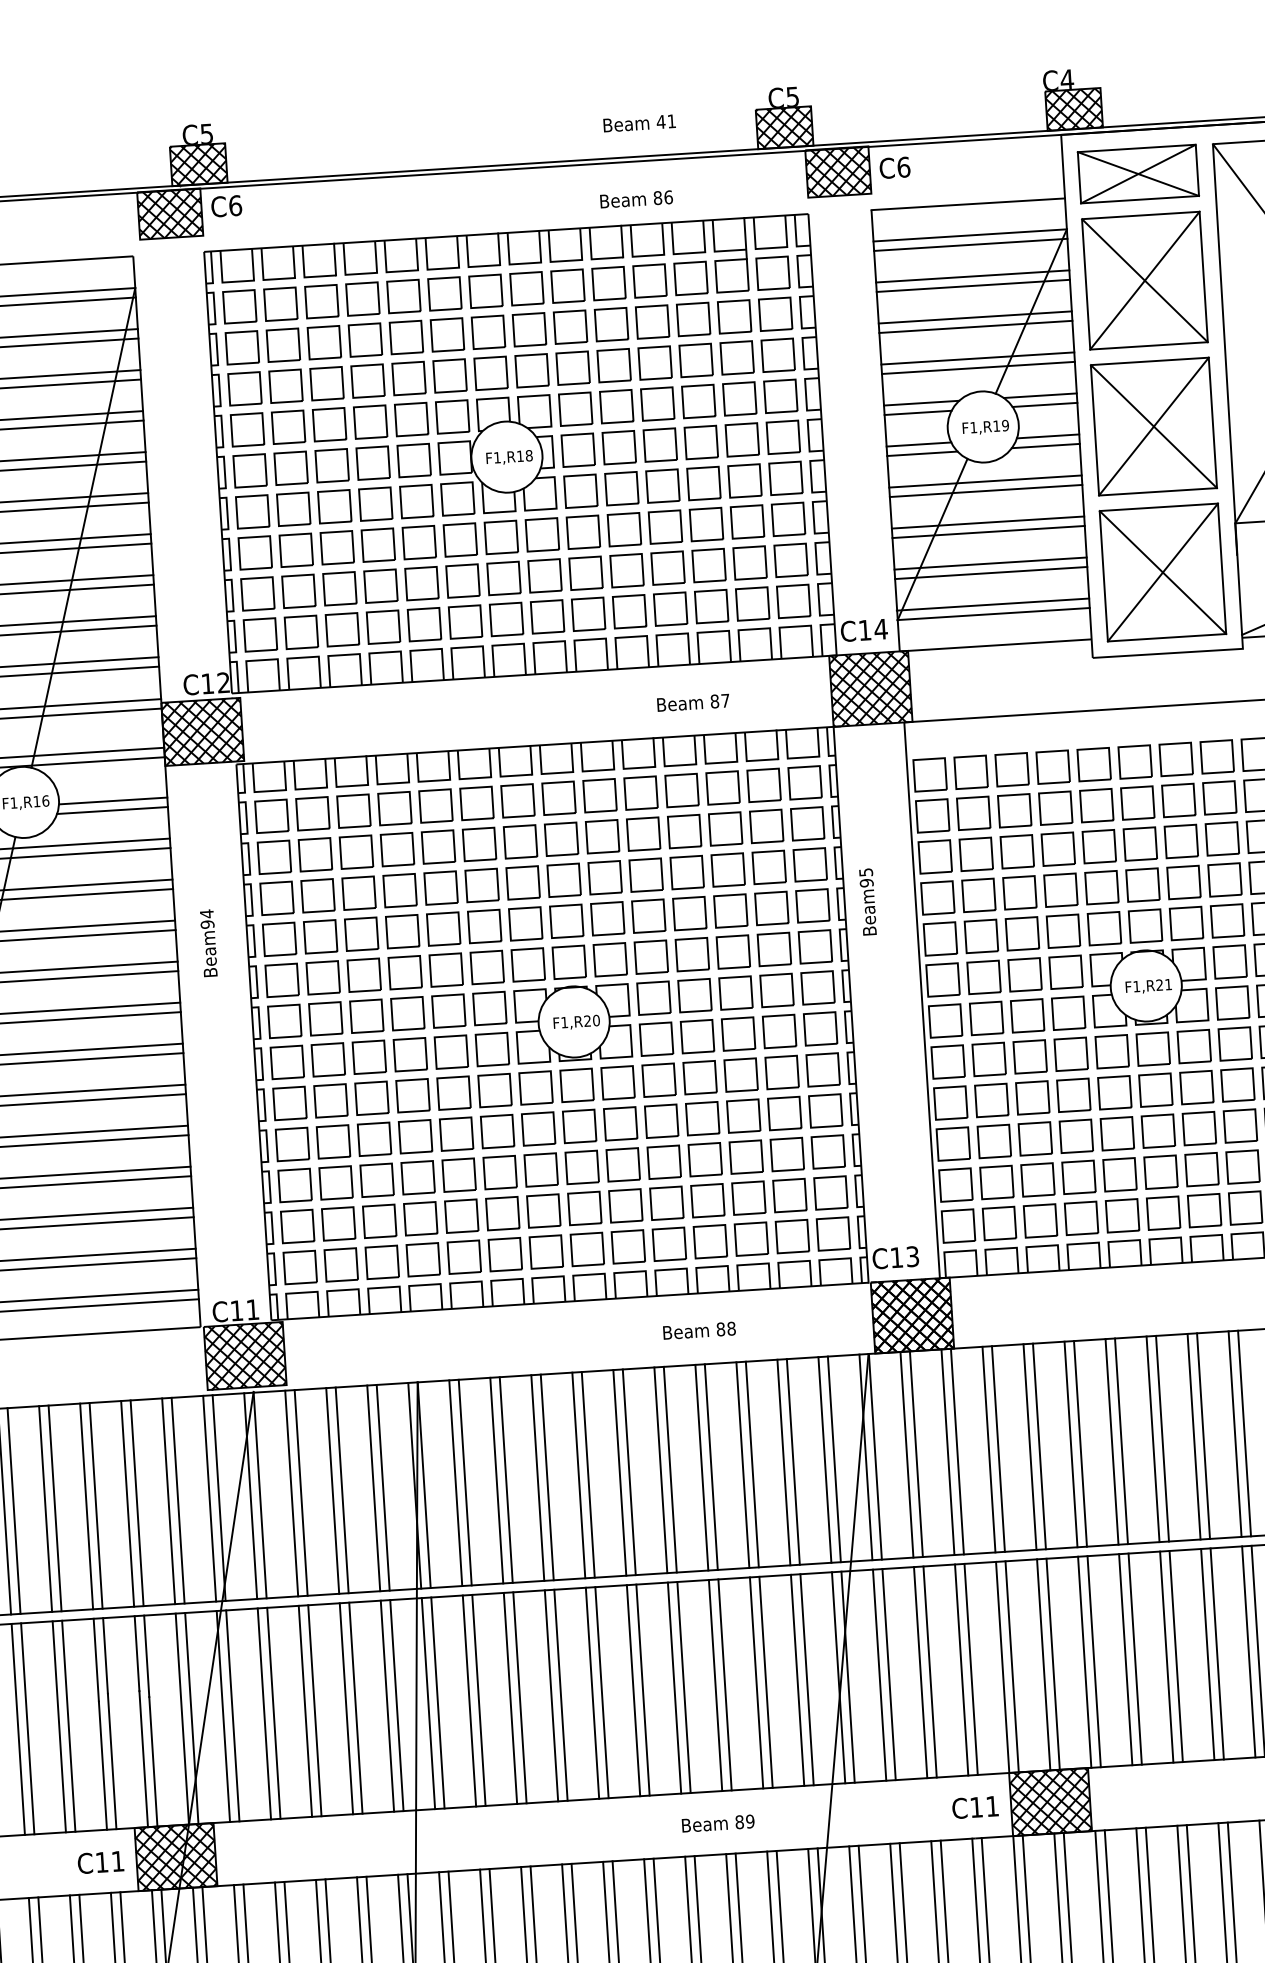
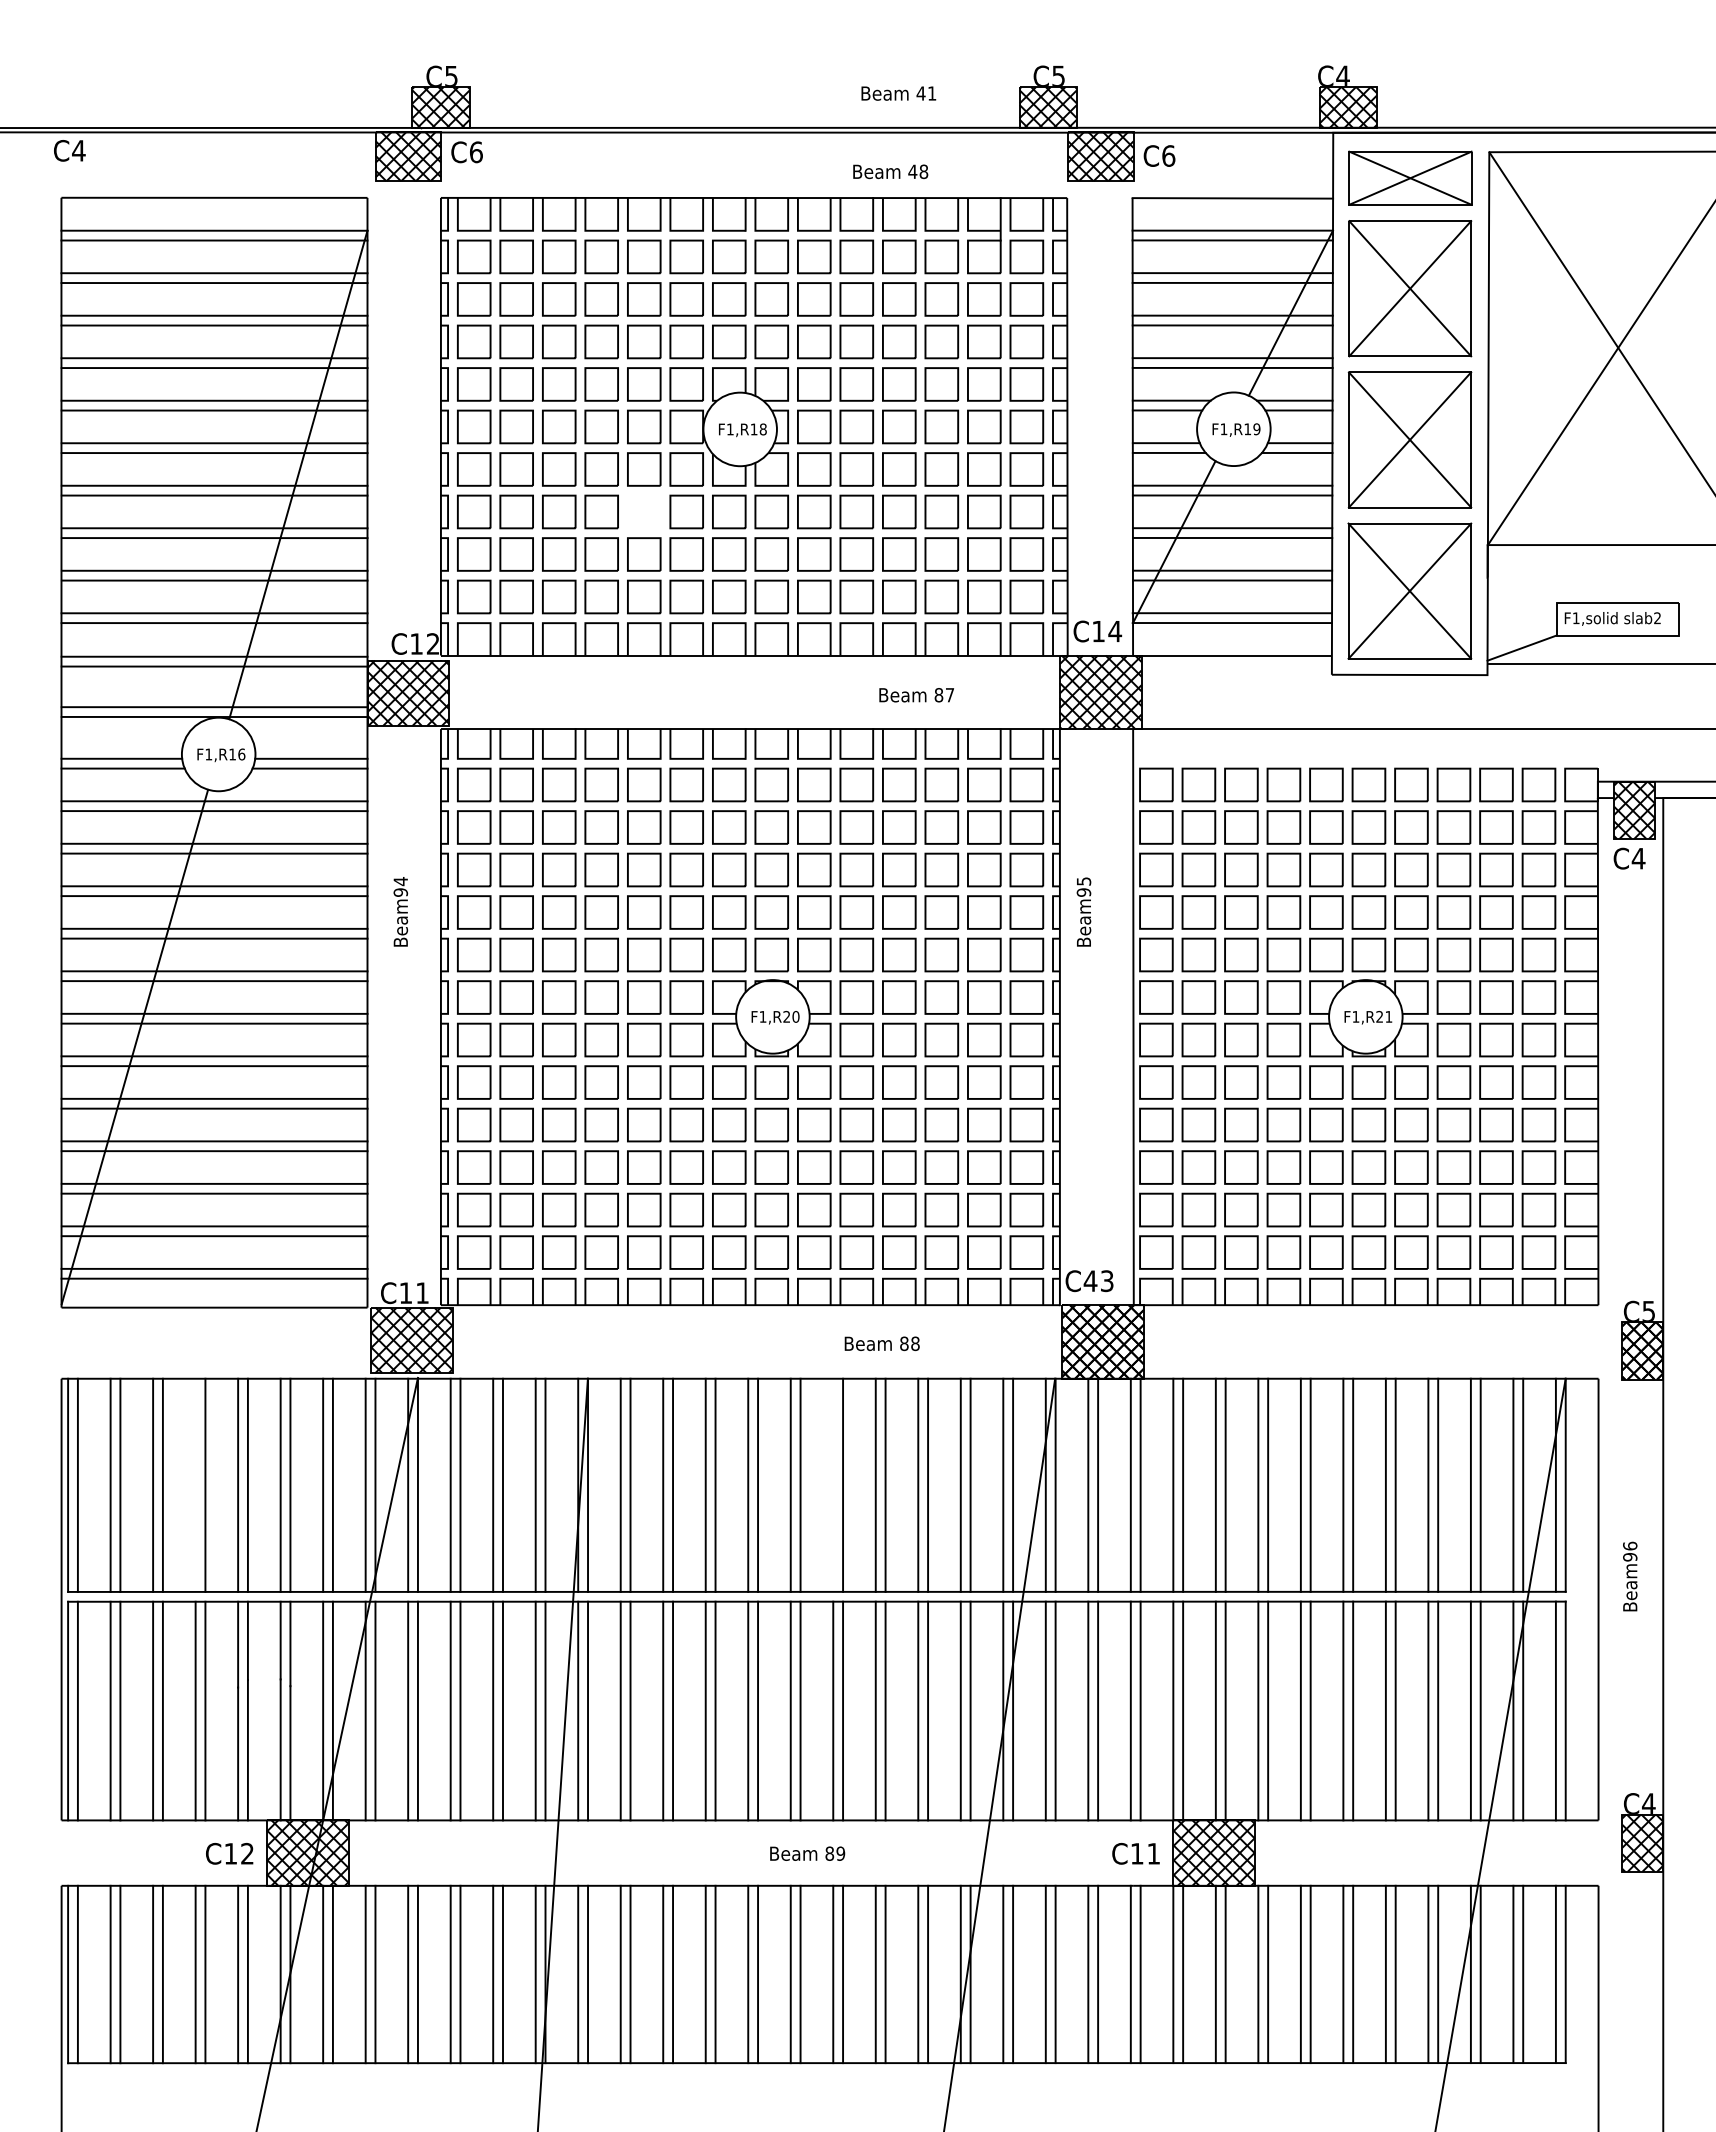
text: (663, 197) -> (918, 171), 86 -> 48
part: (419, 542) -> (644, 511), removed
text: (896, 1257) -> (1090, 1280), C13 -> C43
line: (661, 1469) -> (833, 1484), removed
line: (45, 1508) -> (195, 1484), removed
text: (718, 1823) -> (807, 1853), moved
text: (118, 1861) -> (247, 1853), C11 -> C12

